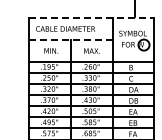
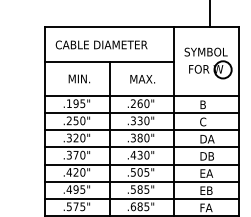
line: (92, 17) -> (143, 27), dashed -> solid
line: (70, 39) -> (109, 61), dashed -> solid

